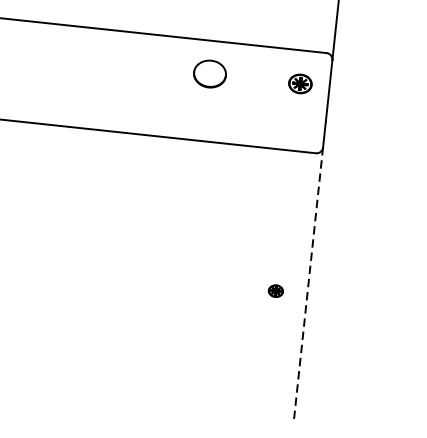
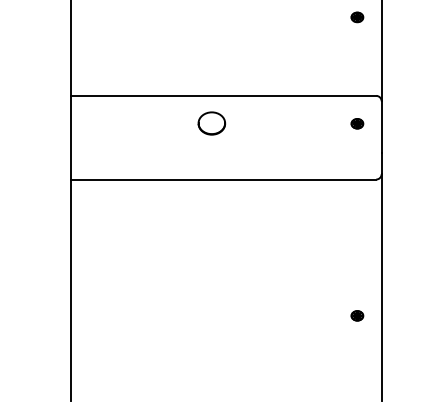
part: (209, 74) -> (211, 123), moved
part: (300, 83) -> (357, 123), size x0.62
line: (308, 282) -> (381, 286), dashed -> solid
part: (276, 290) -> (357, 315), moved

